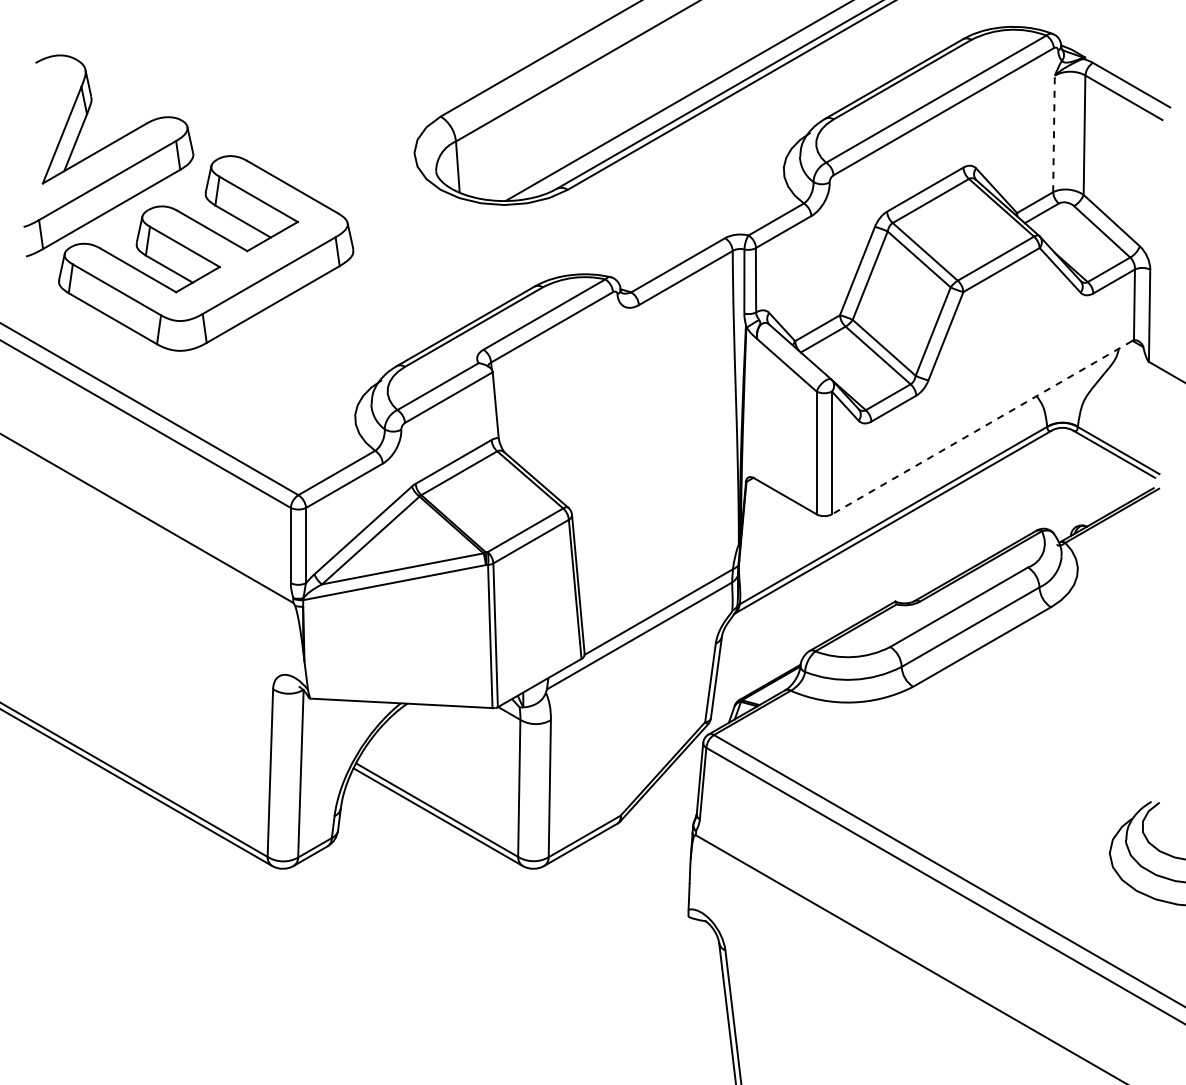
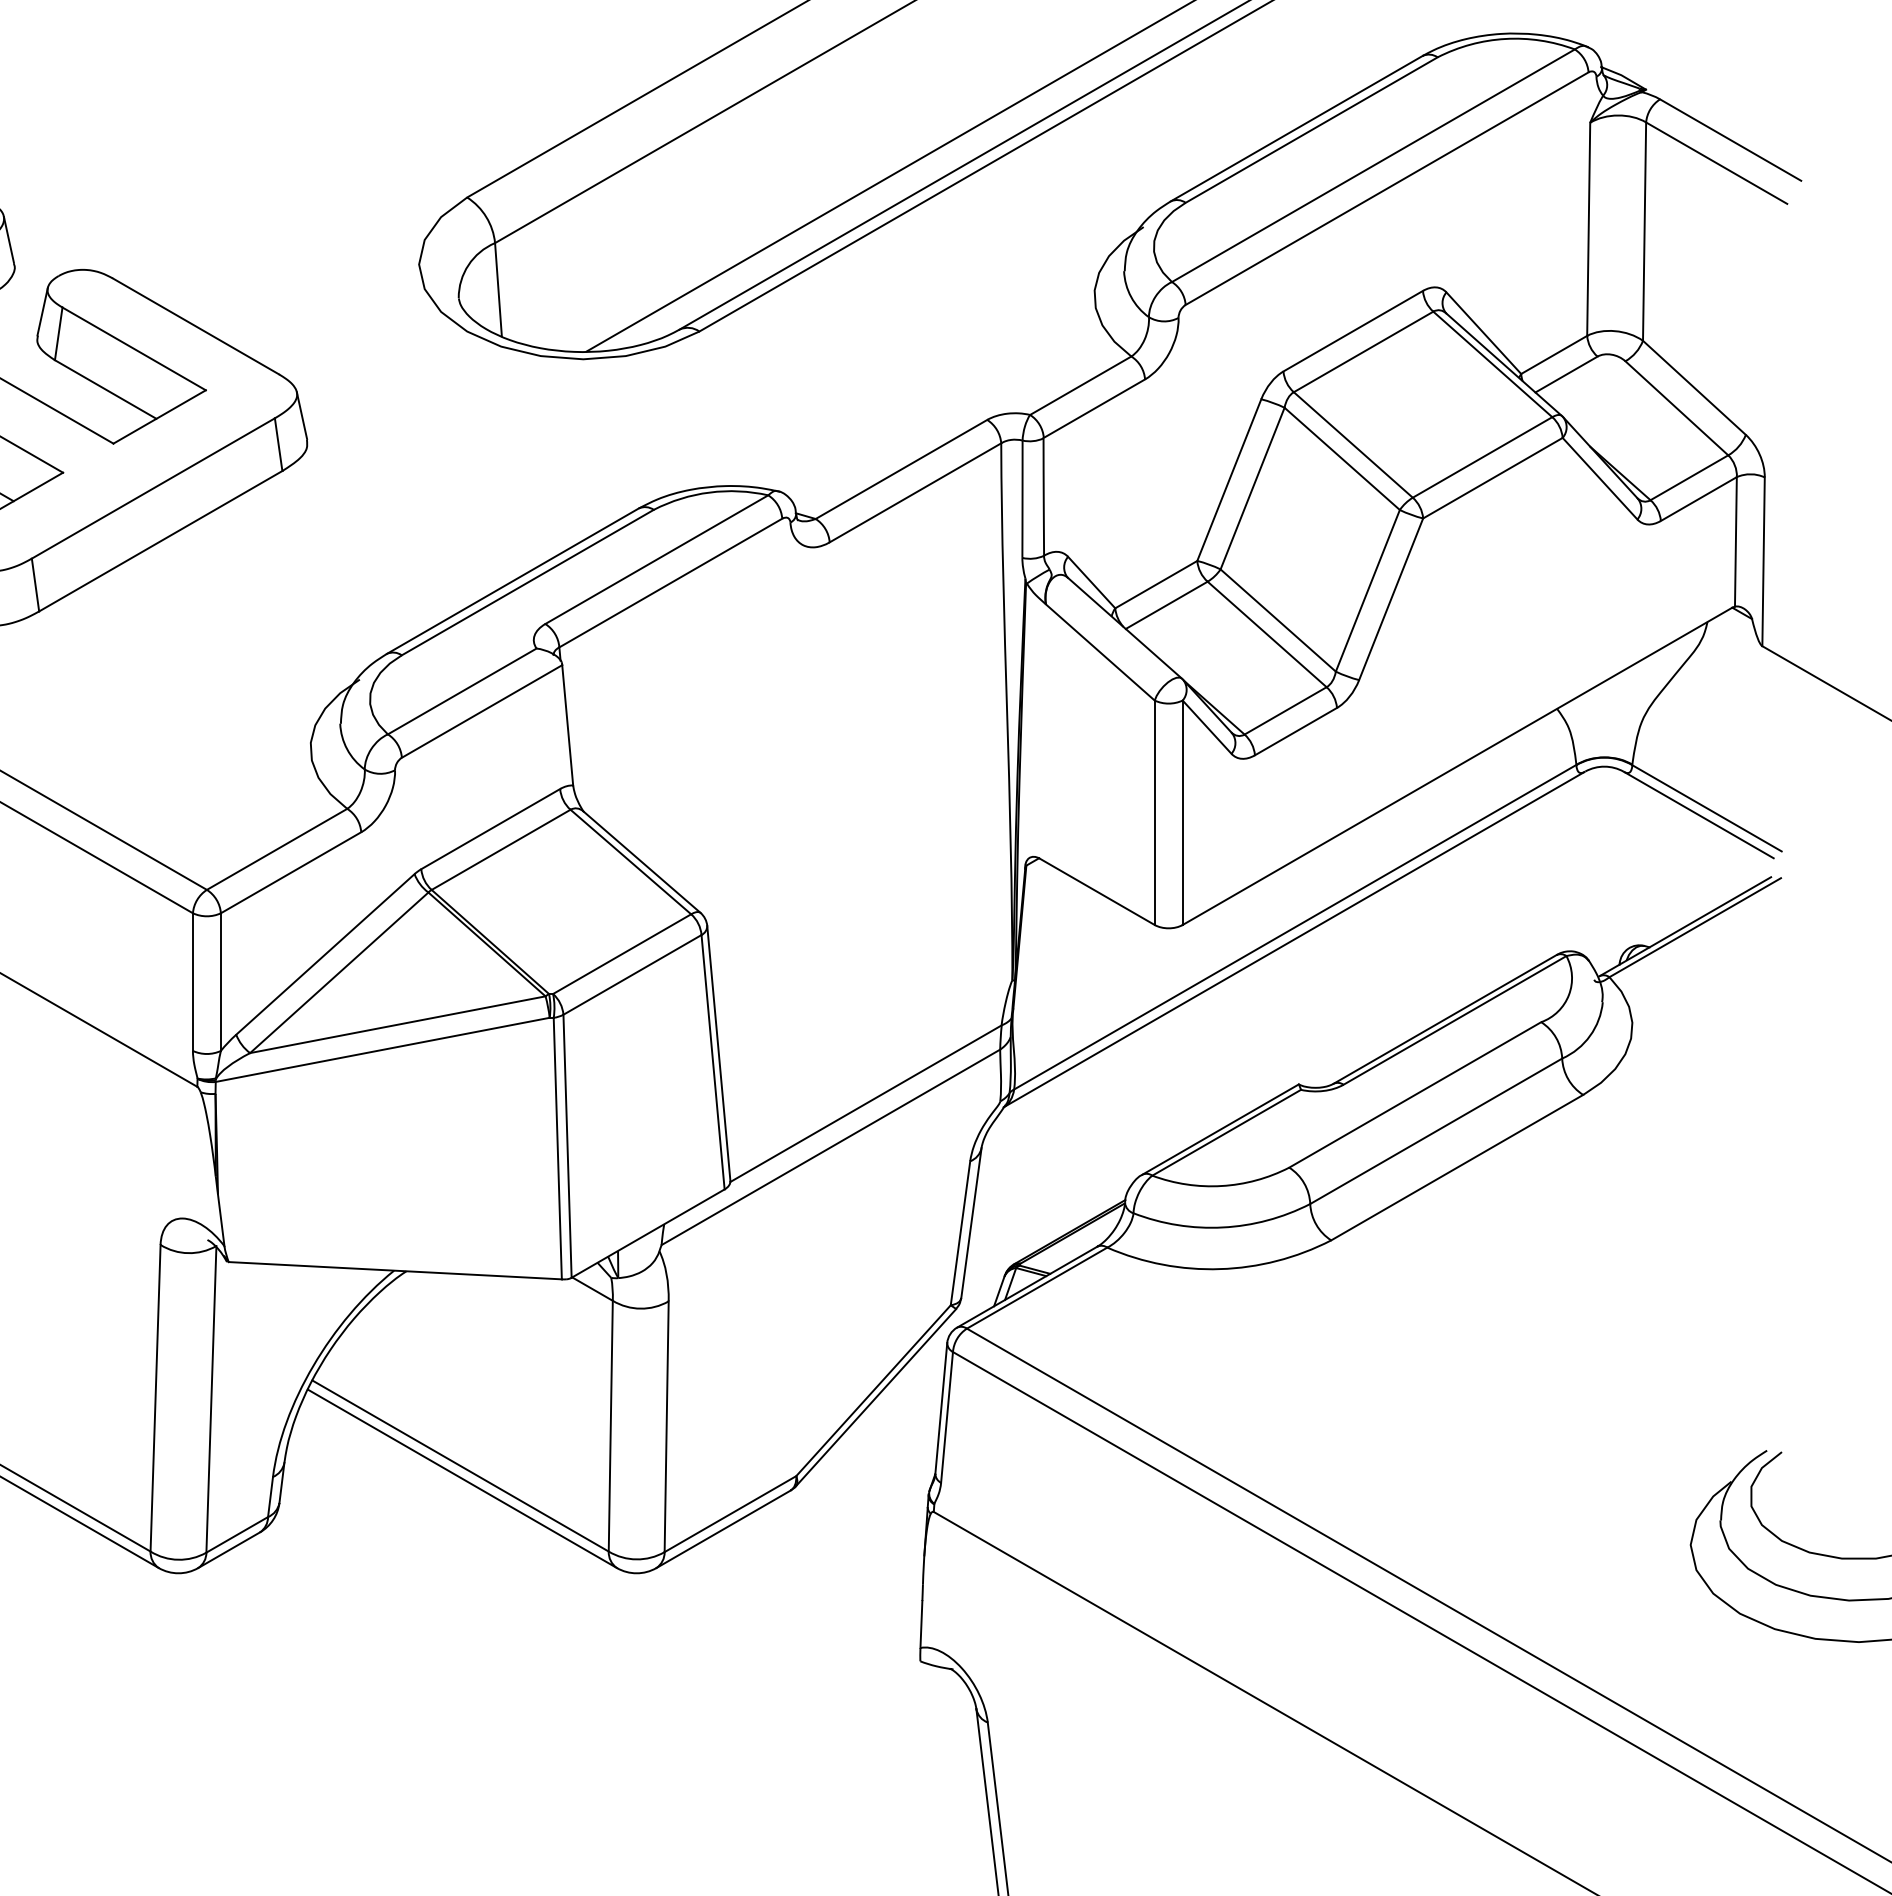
line: (1053, 133) -> (1587, 228), dashed -> solid
line: (981, 427) -> (1456, 766), dashed -> solid

